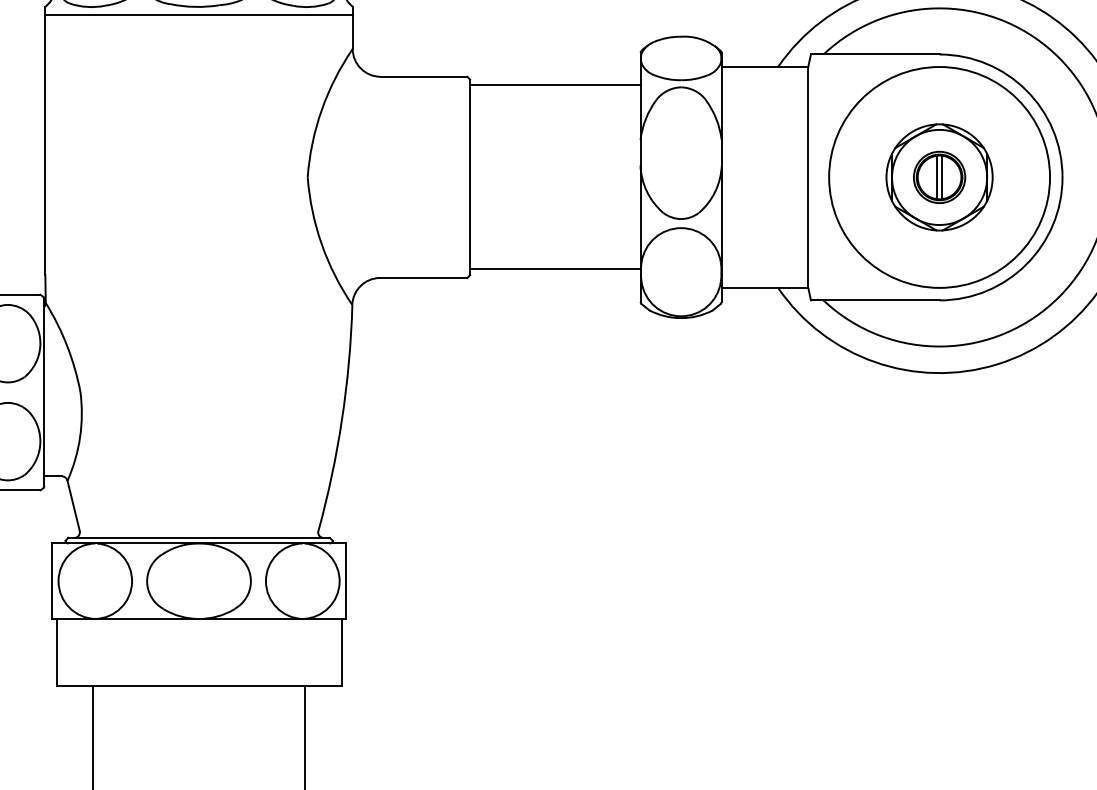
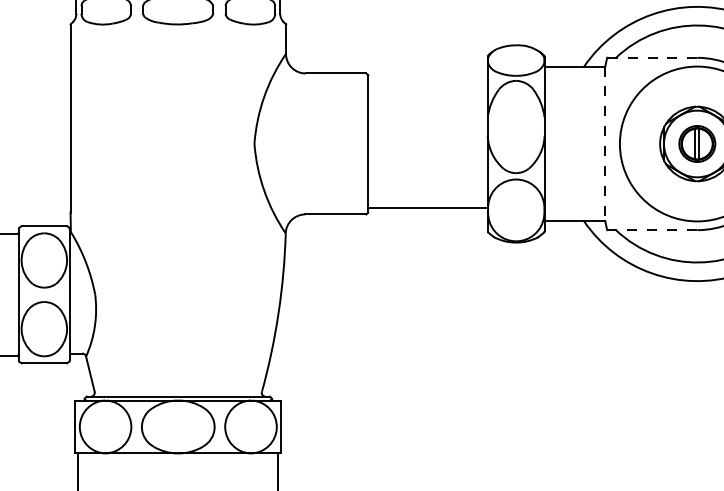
line: (198, 15) -> (177, 30), removed
line: (874, 54) -> (651, 57), solid -> dashed
line: (555, 85) -> (428, 79), removed
line: (808, 177) -> (605, 144), solid -> dashed
line: (875, 300) -> (652, 230), solid -> dashed

